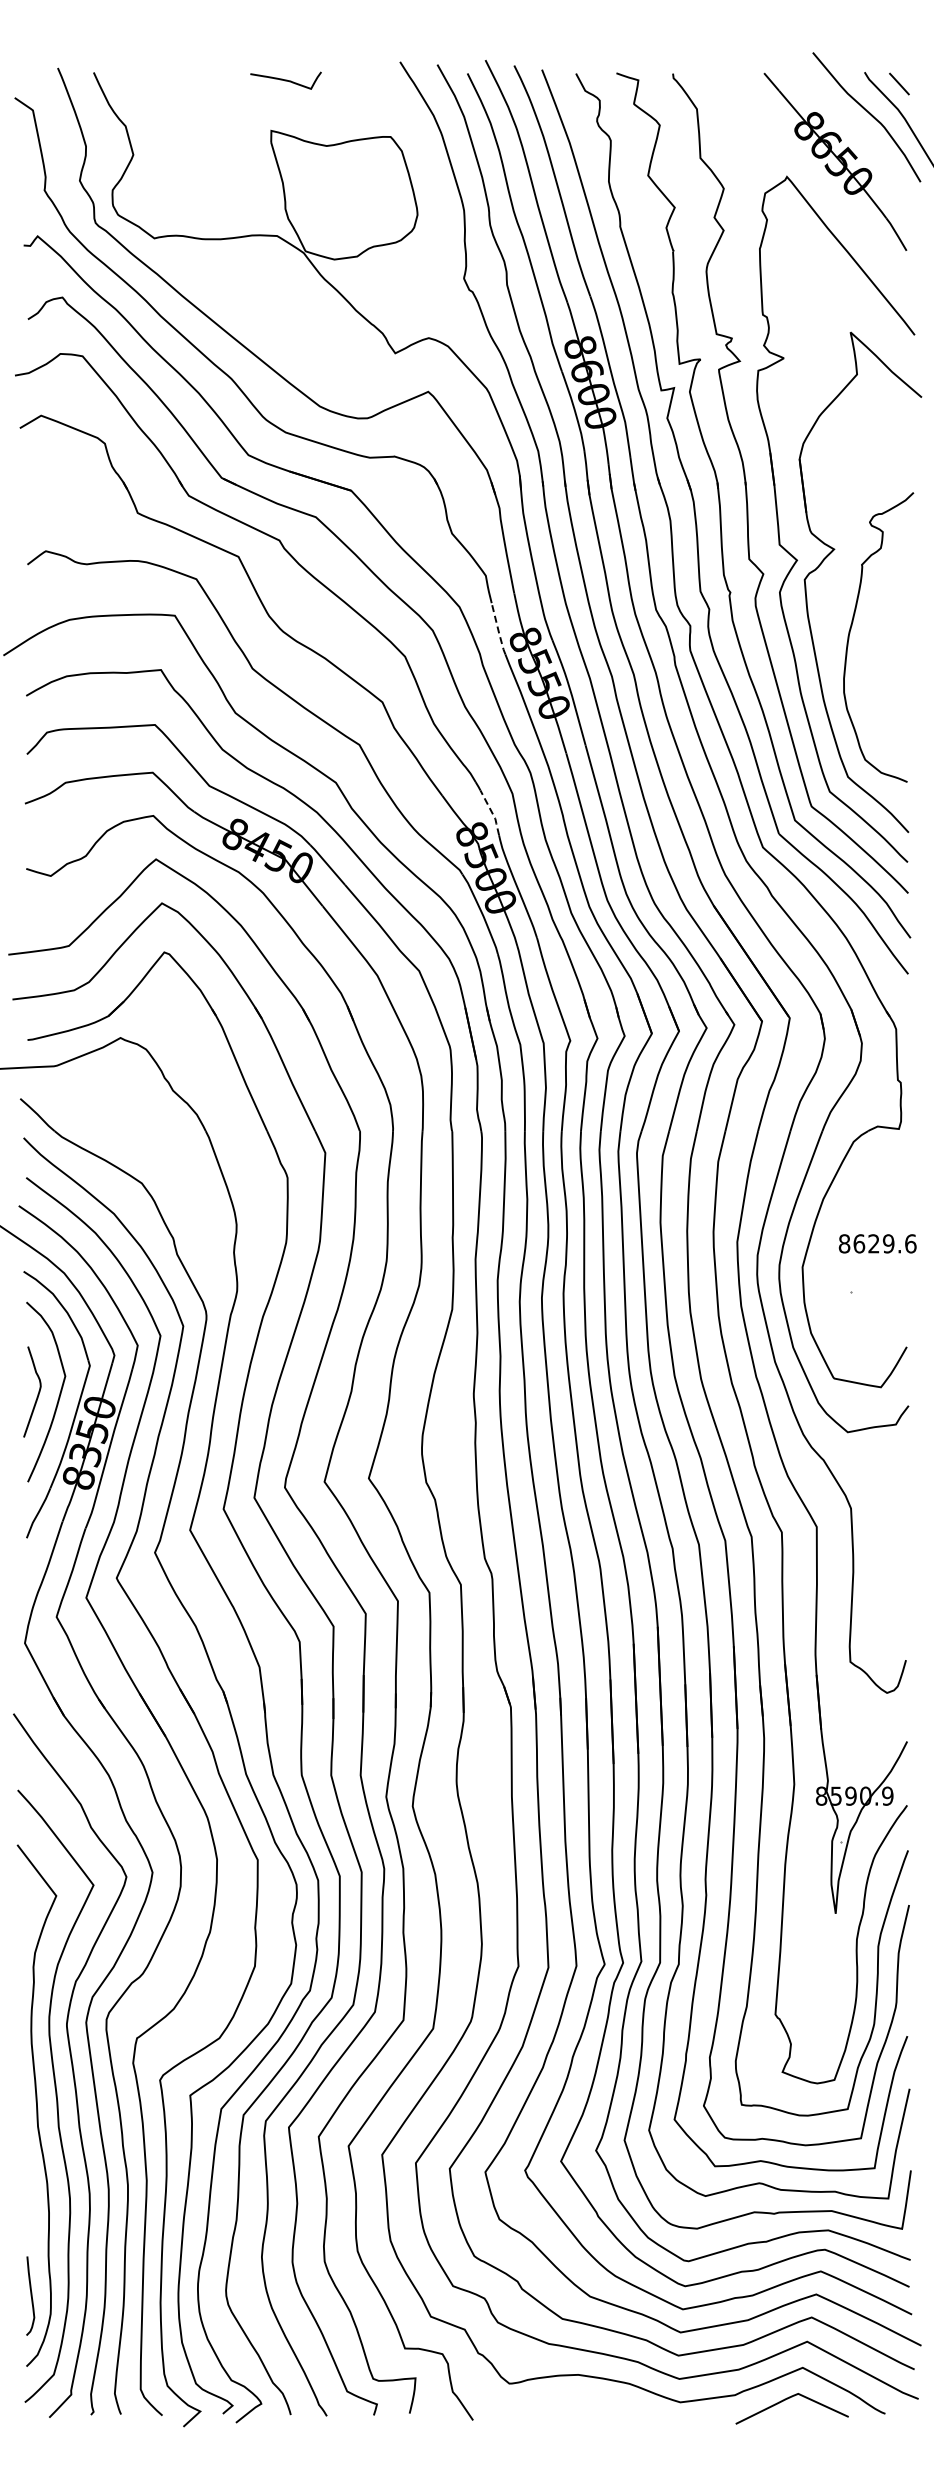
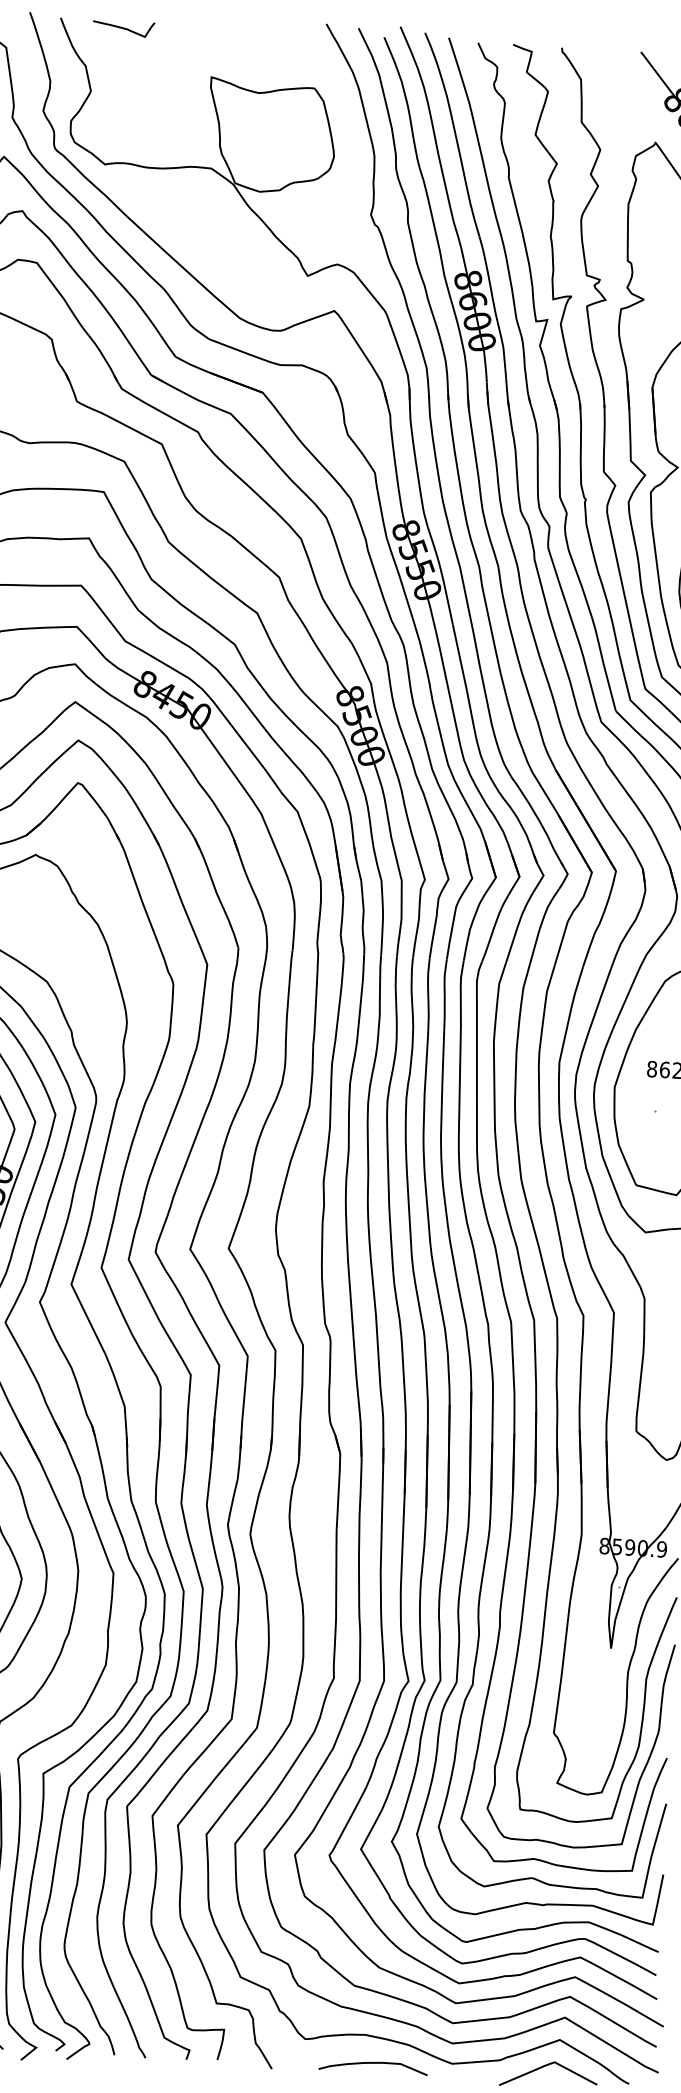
curve: (285, 80) -> (123, 28), moved
line: (498, 629) -> (383, 520), dashed -> solid
line: (492, 812) -> (368, 678), dashed -> solid
curve: (589, 2407) -> (373, 2063), added

